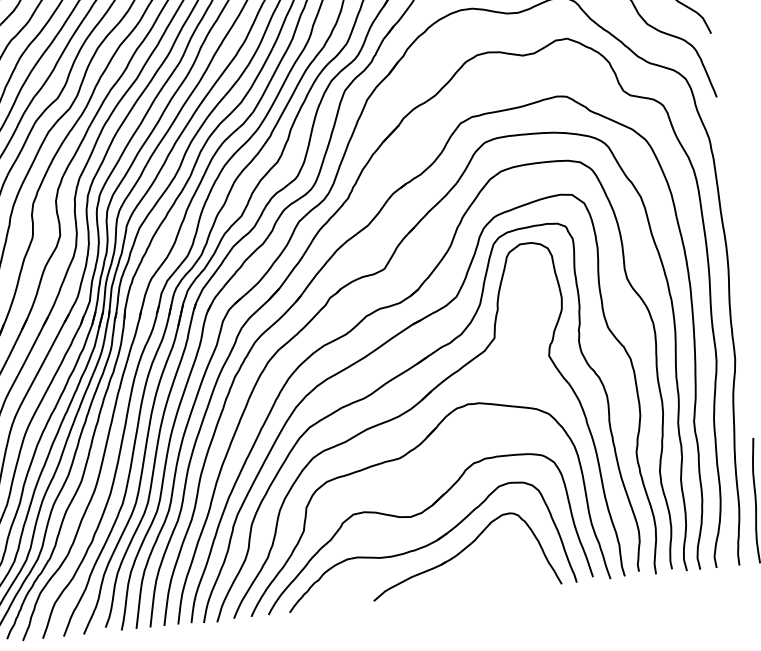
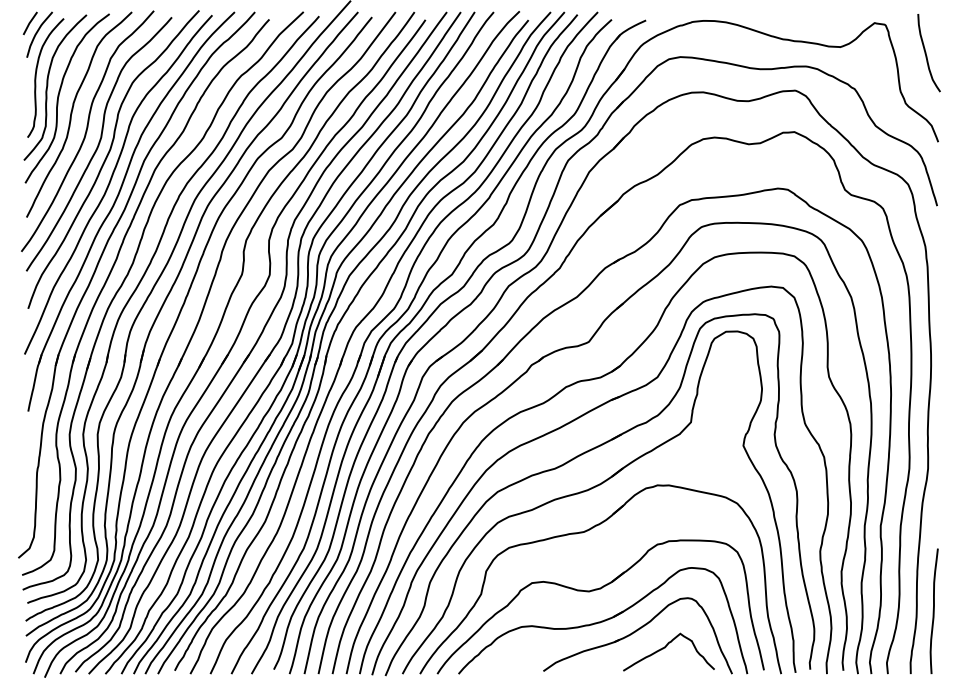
curve: (492, 565) -> (665, 648), added

